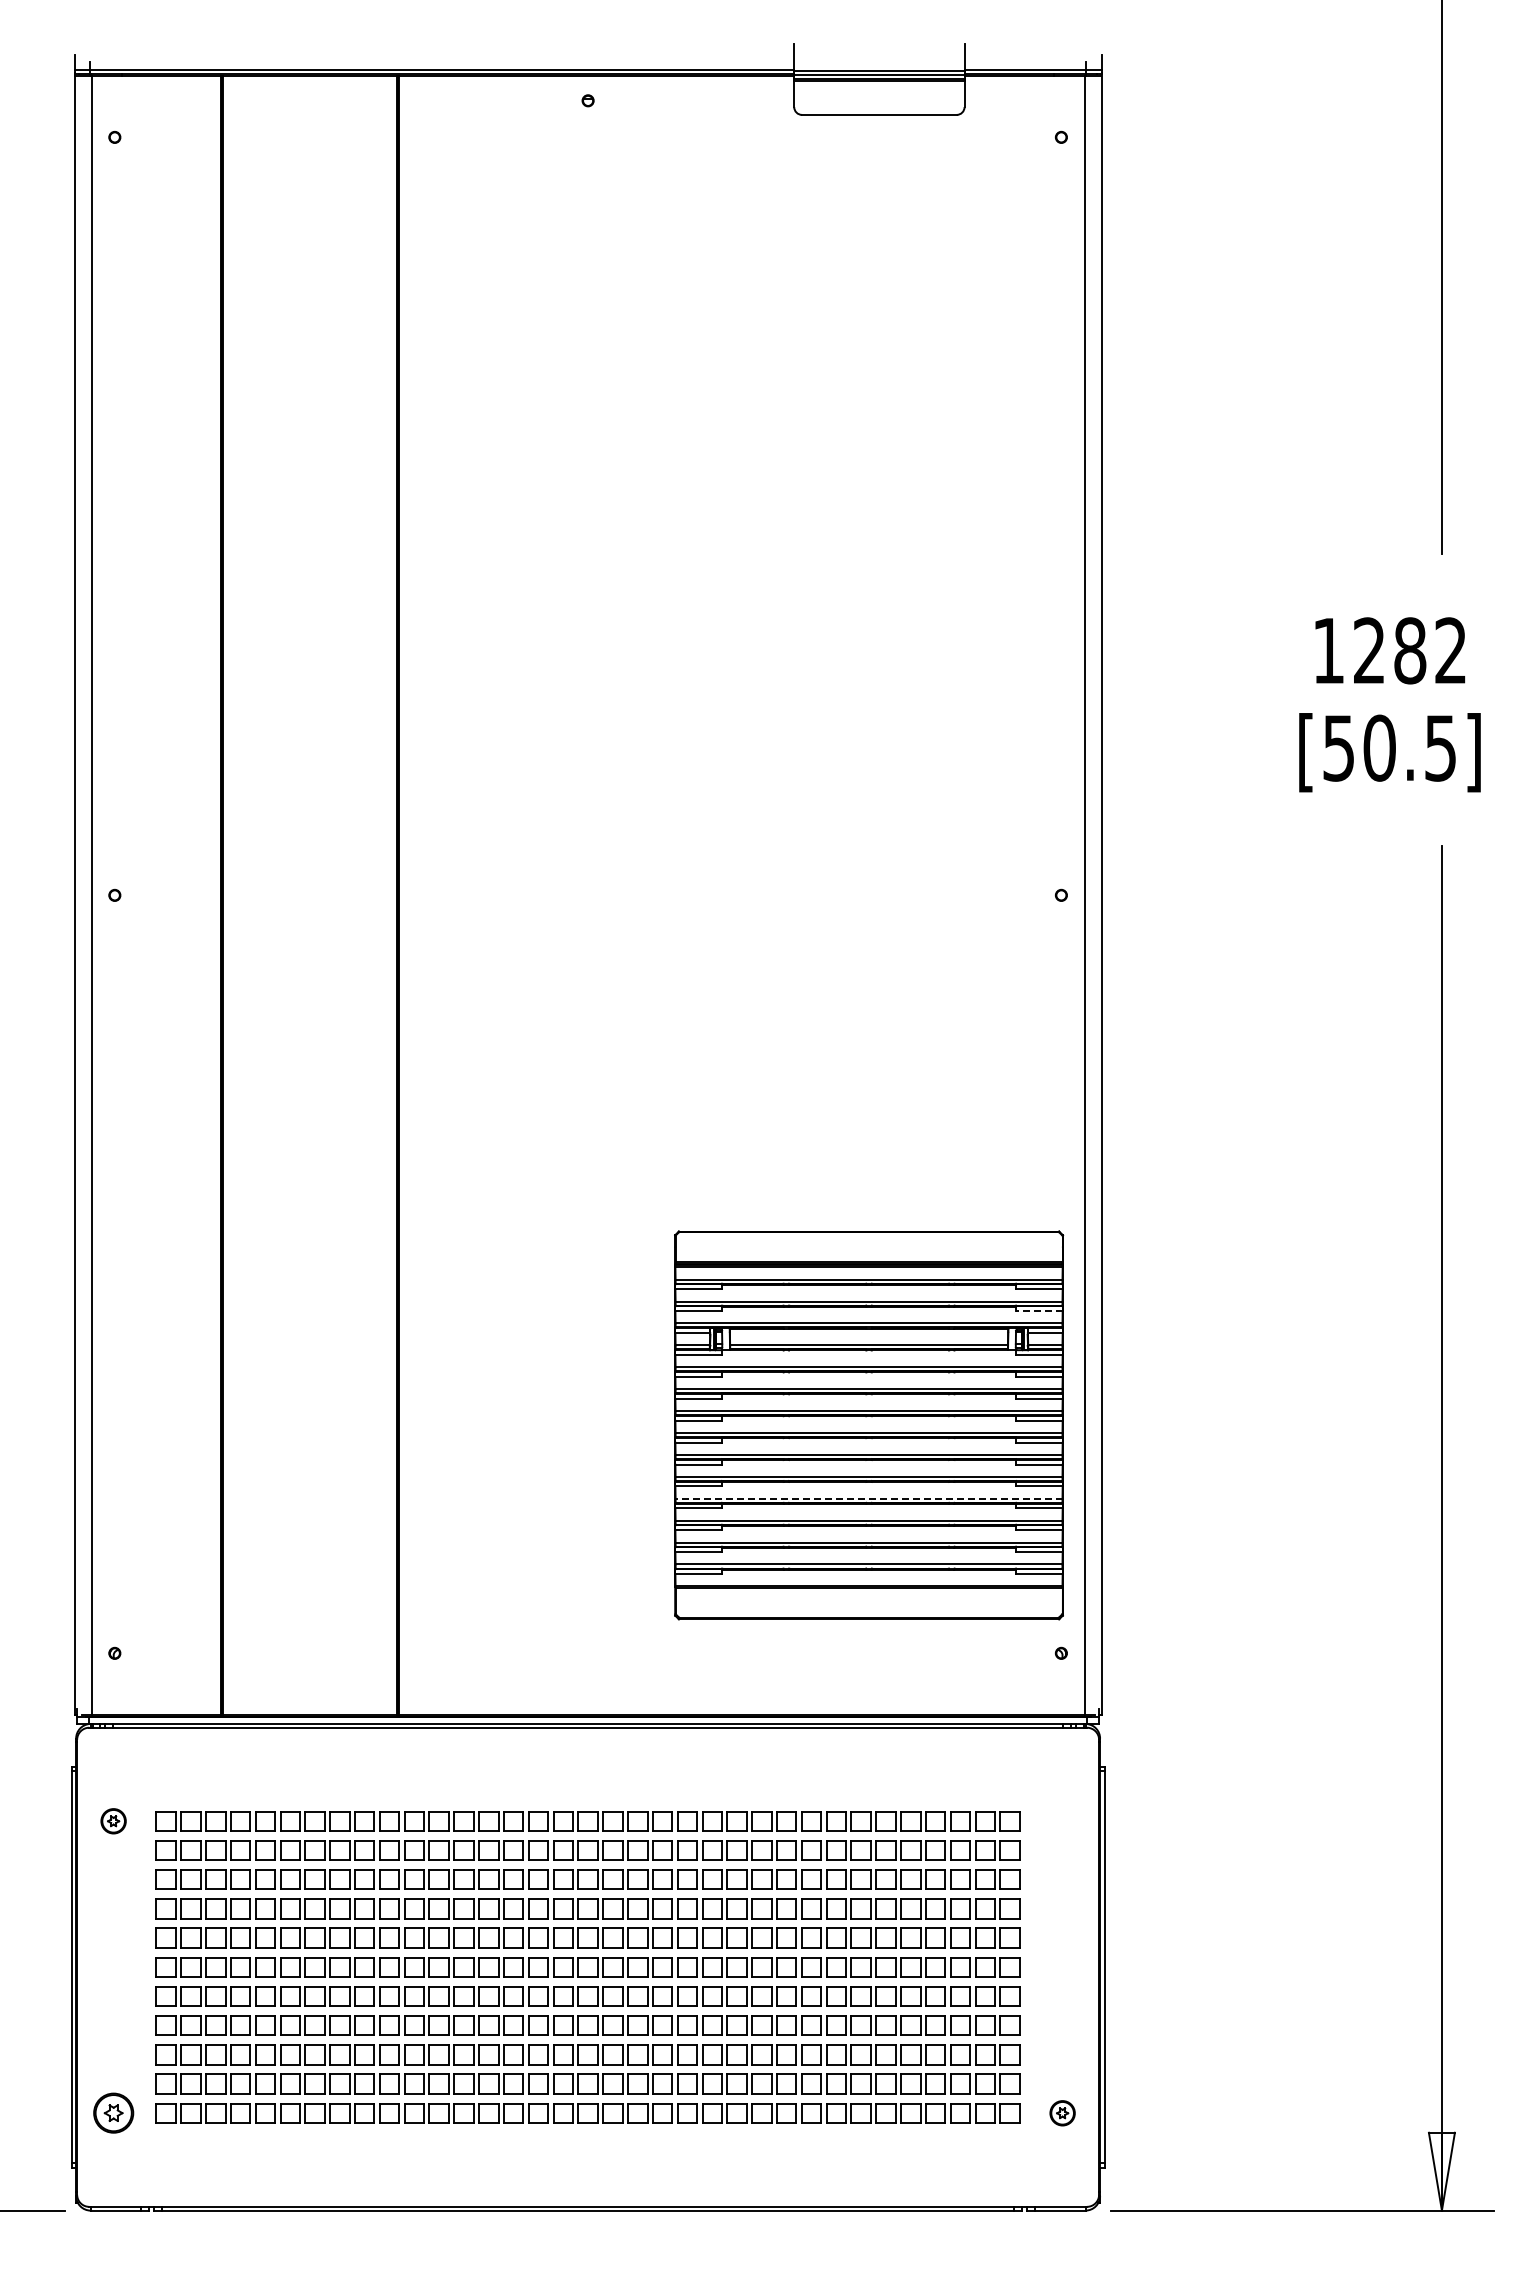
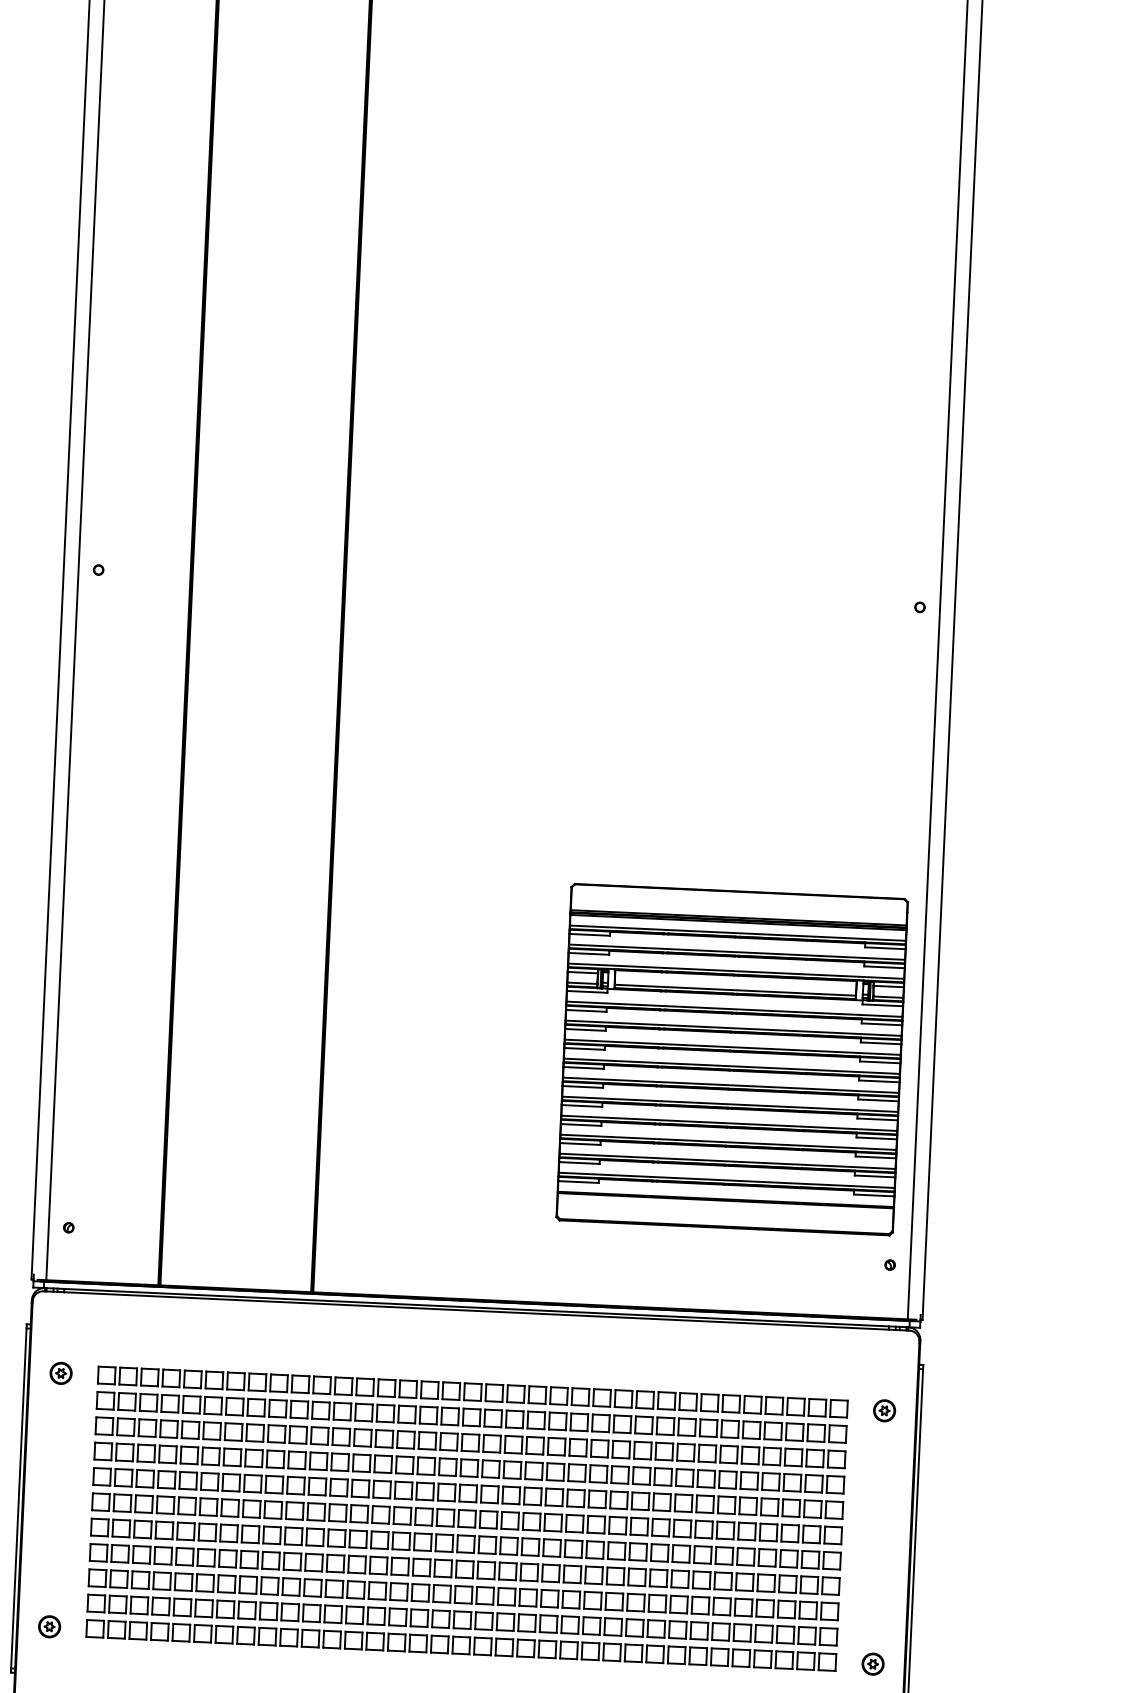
line: (1038, 1311) -> (883, 967), dashed -> solid
line: (868, 1498) -> (728, 1123), dashed -> solid
part: (1062, 1821) -> (884, 1411), added
part: (113, 2113) -> (49, 1626), size x0.62

